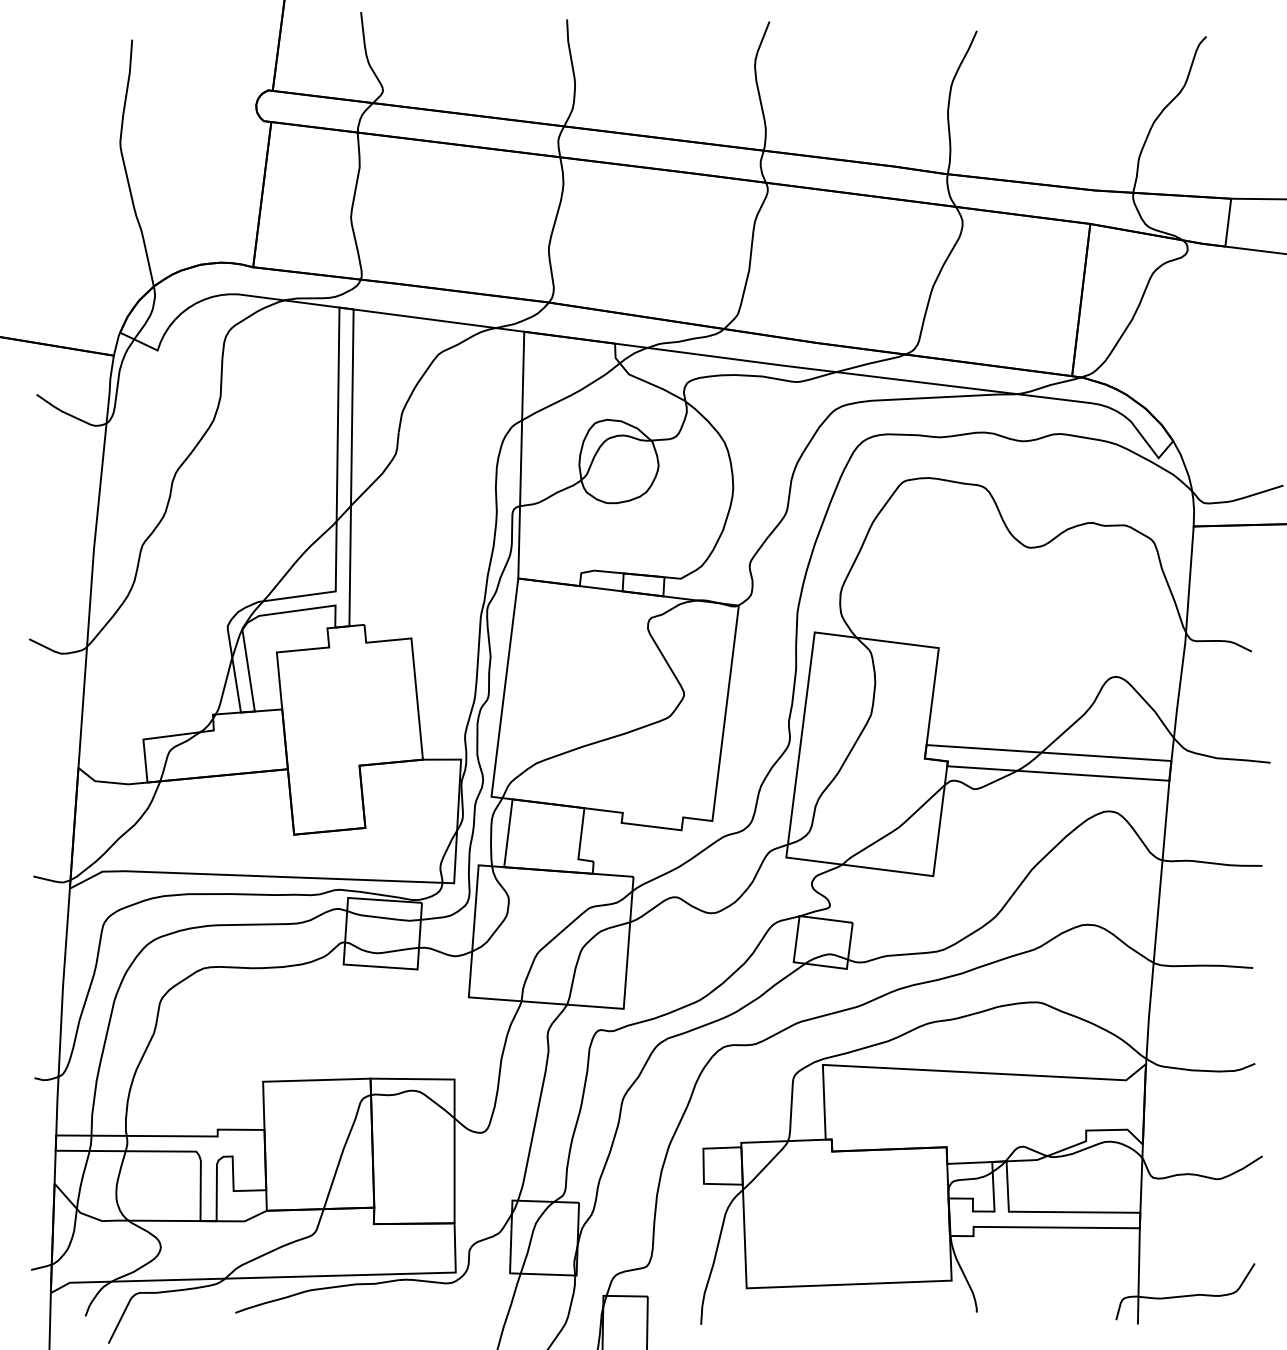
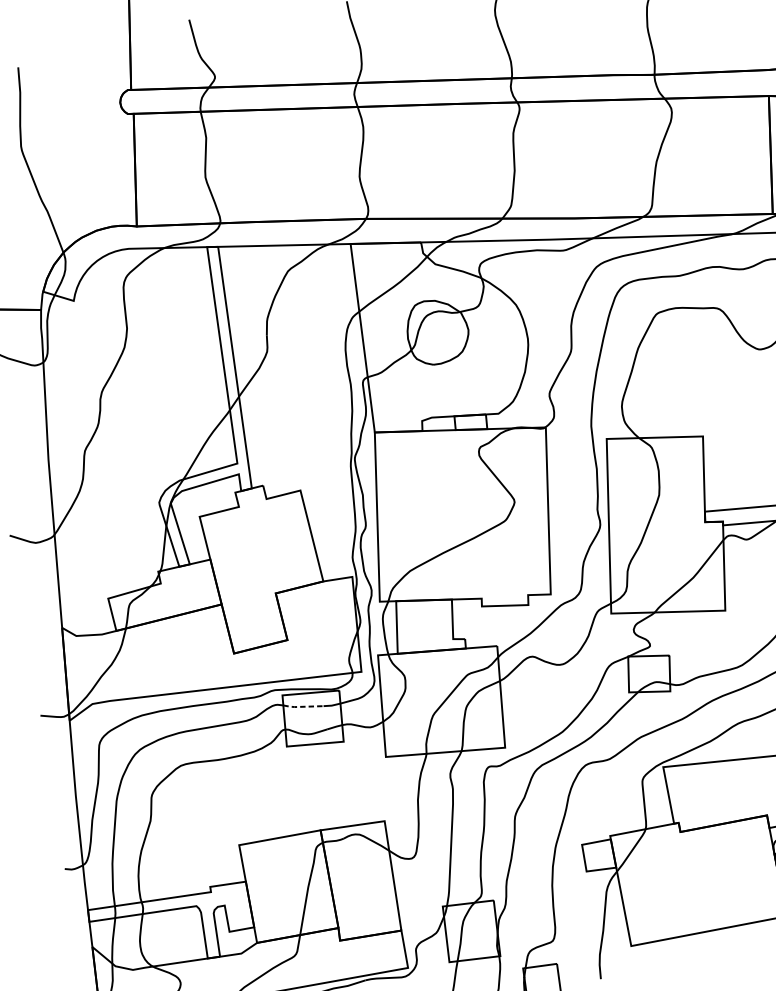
line: (371, 916) -> (302, 706), solid -> dashed

